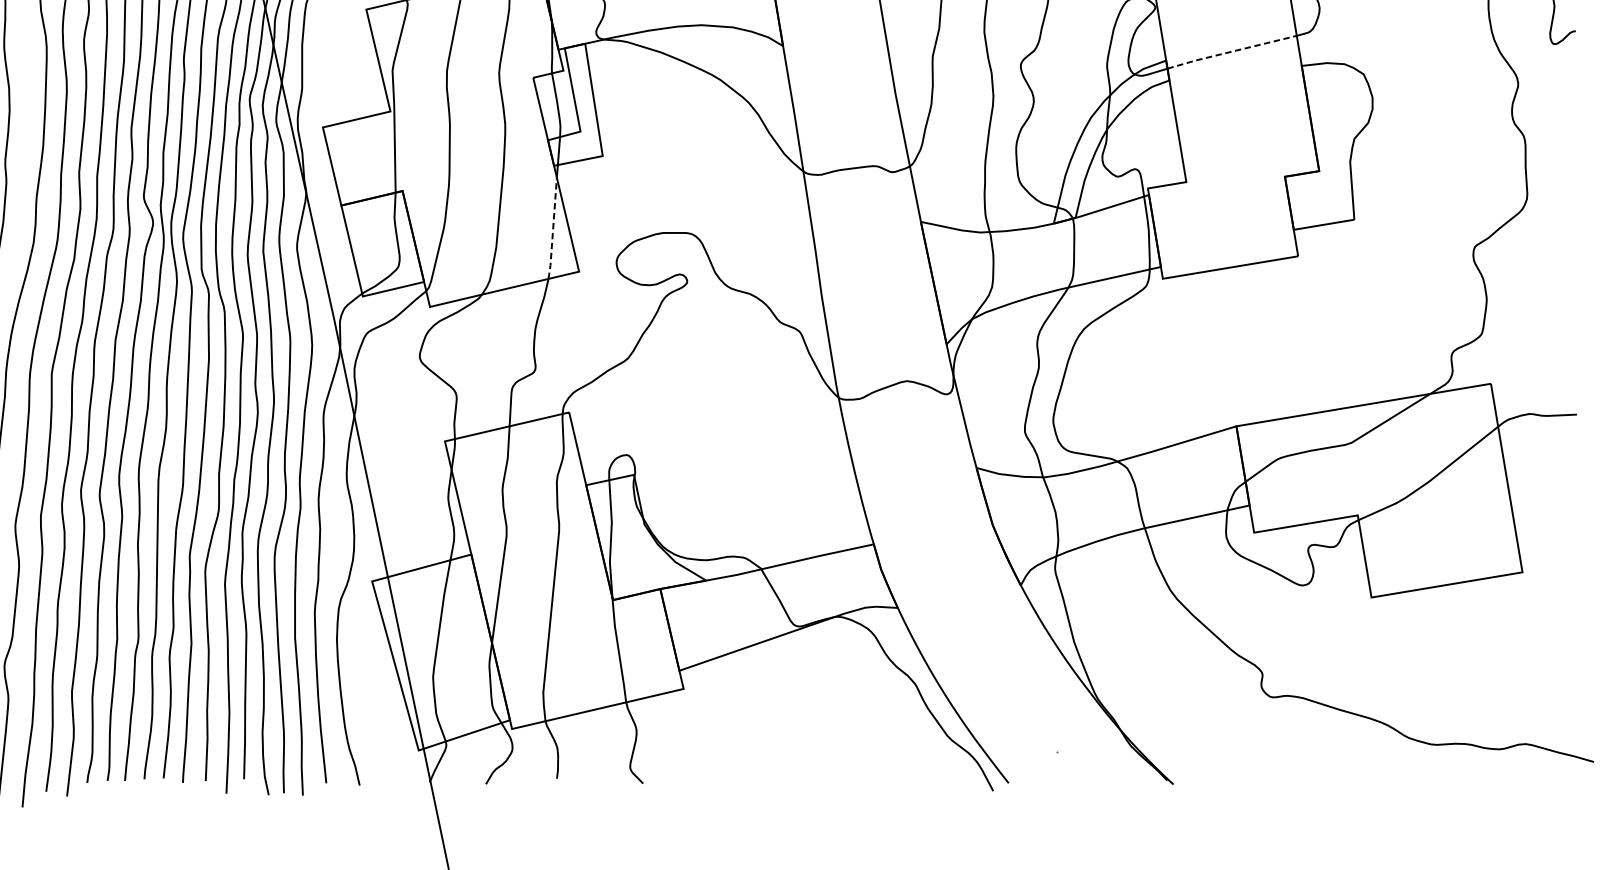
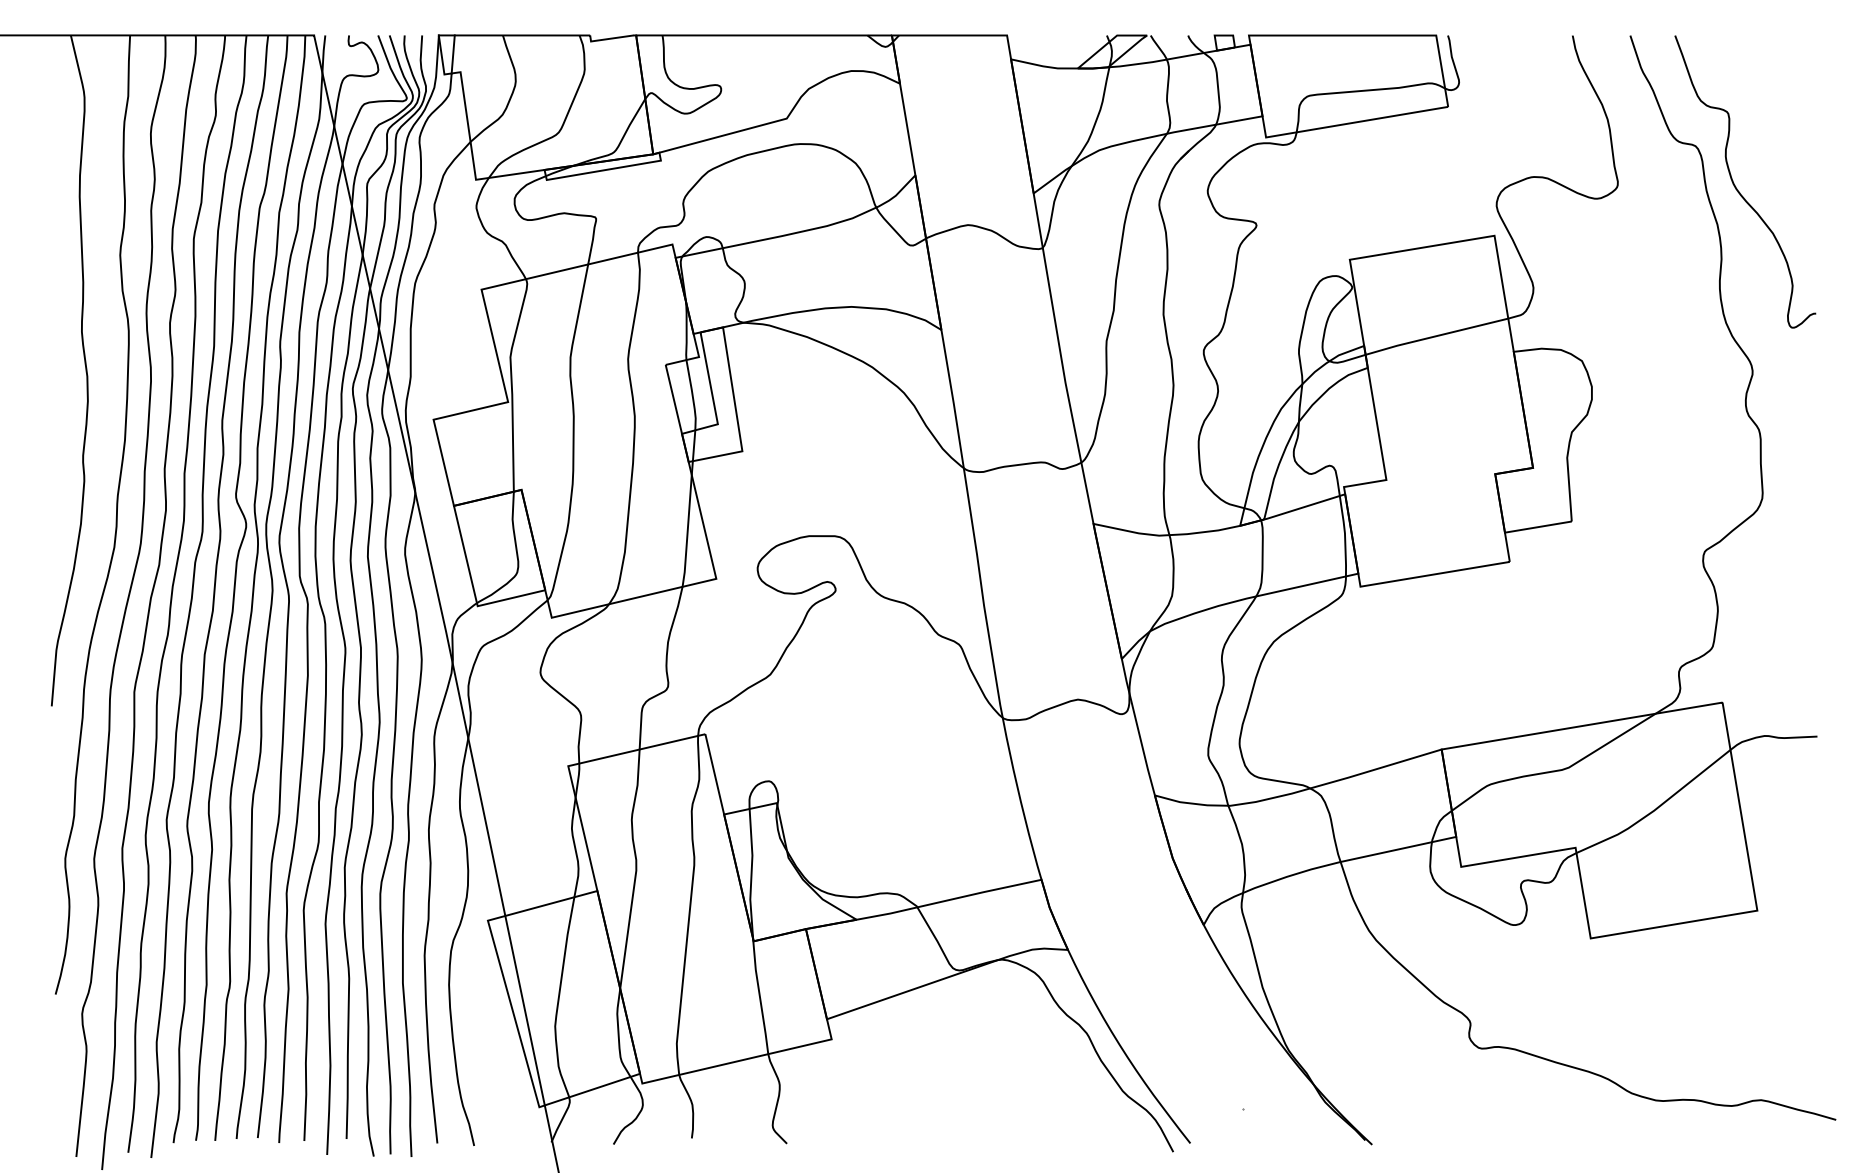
line: (1231, 52) -> (1436, 336), dashed -> solid
line: (553, 228) -> (687, 531), dashed -> solid

